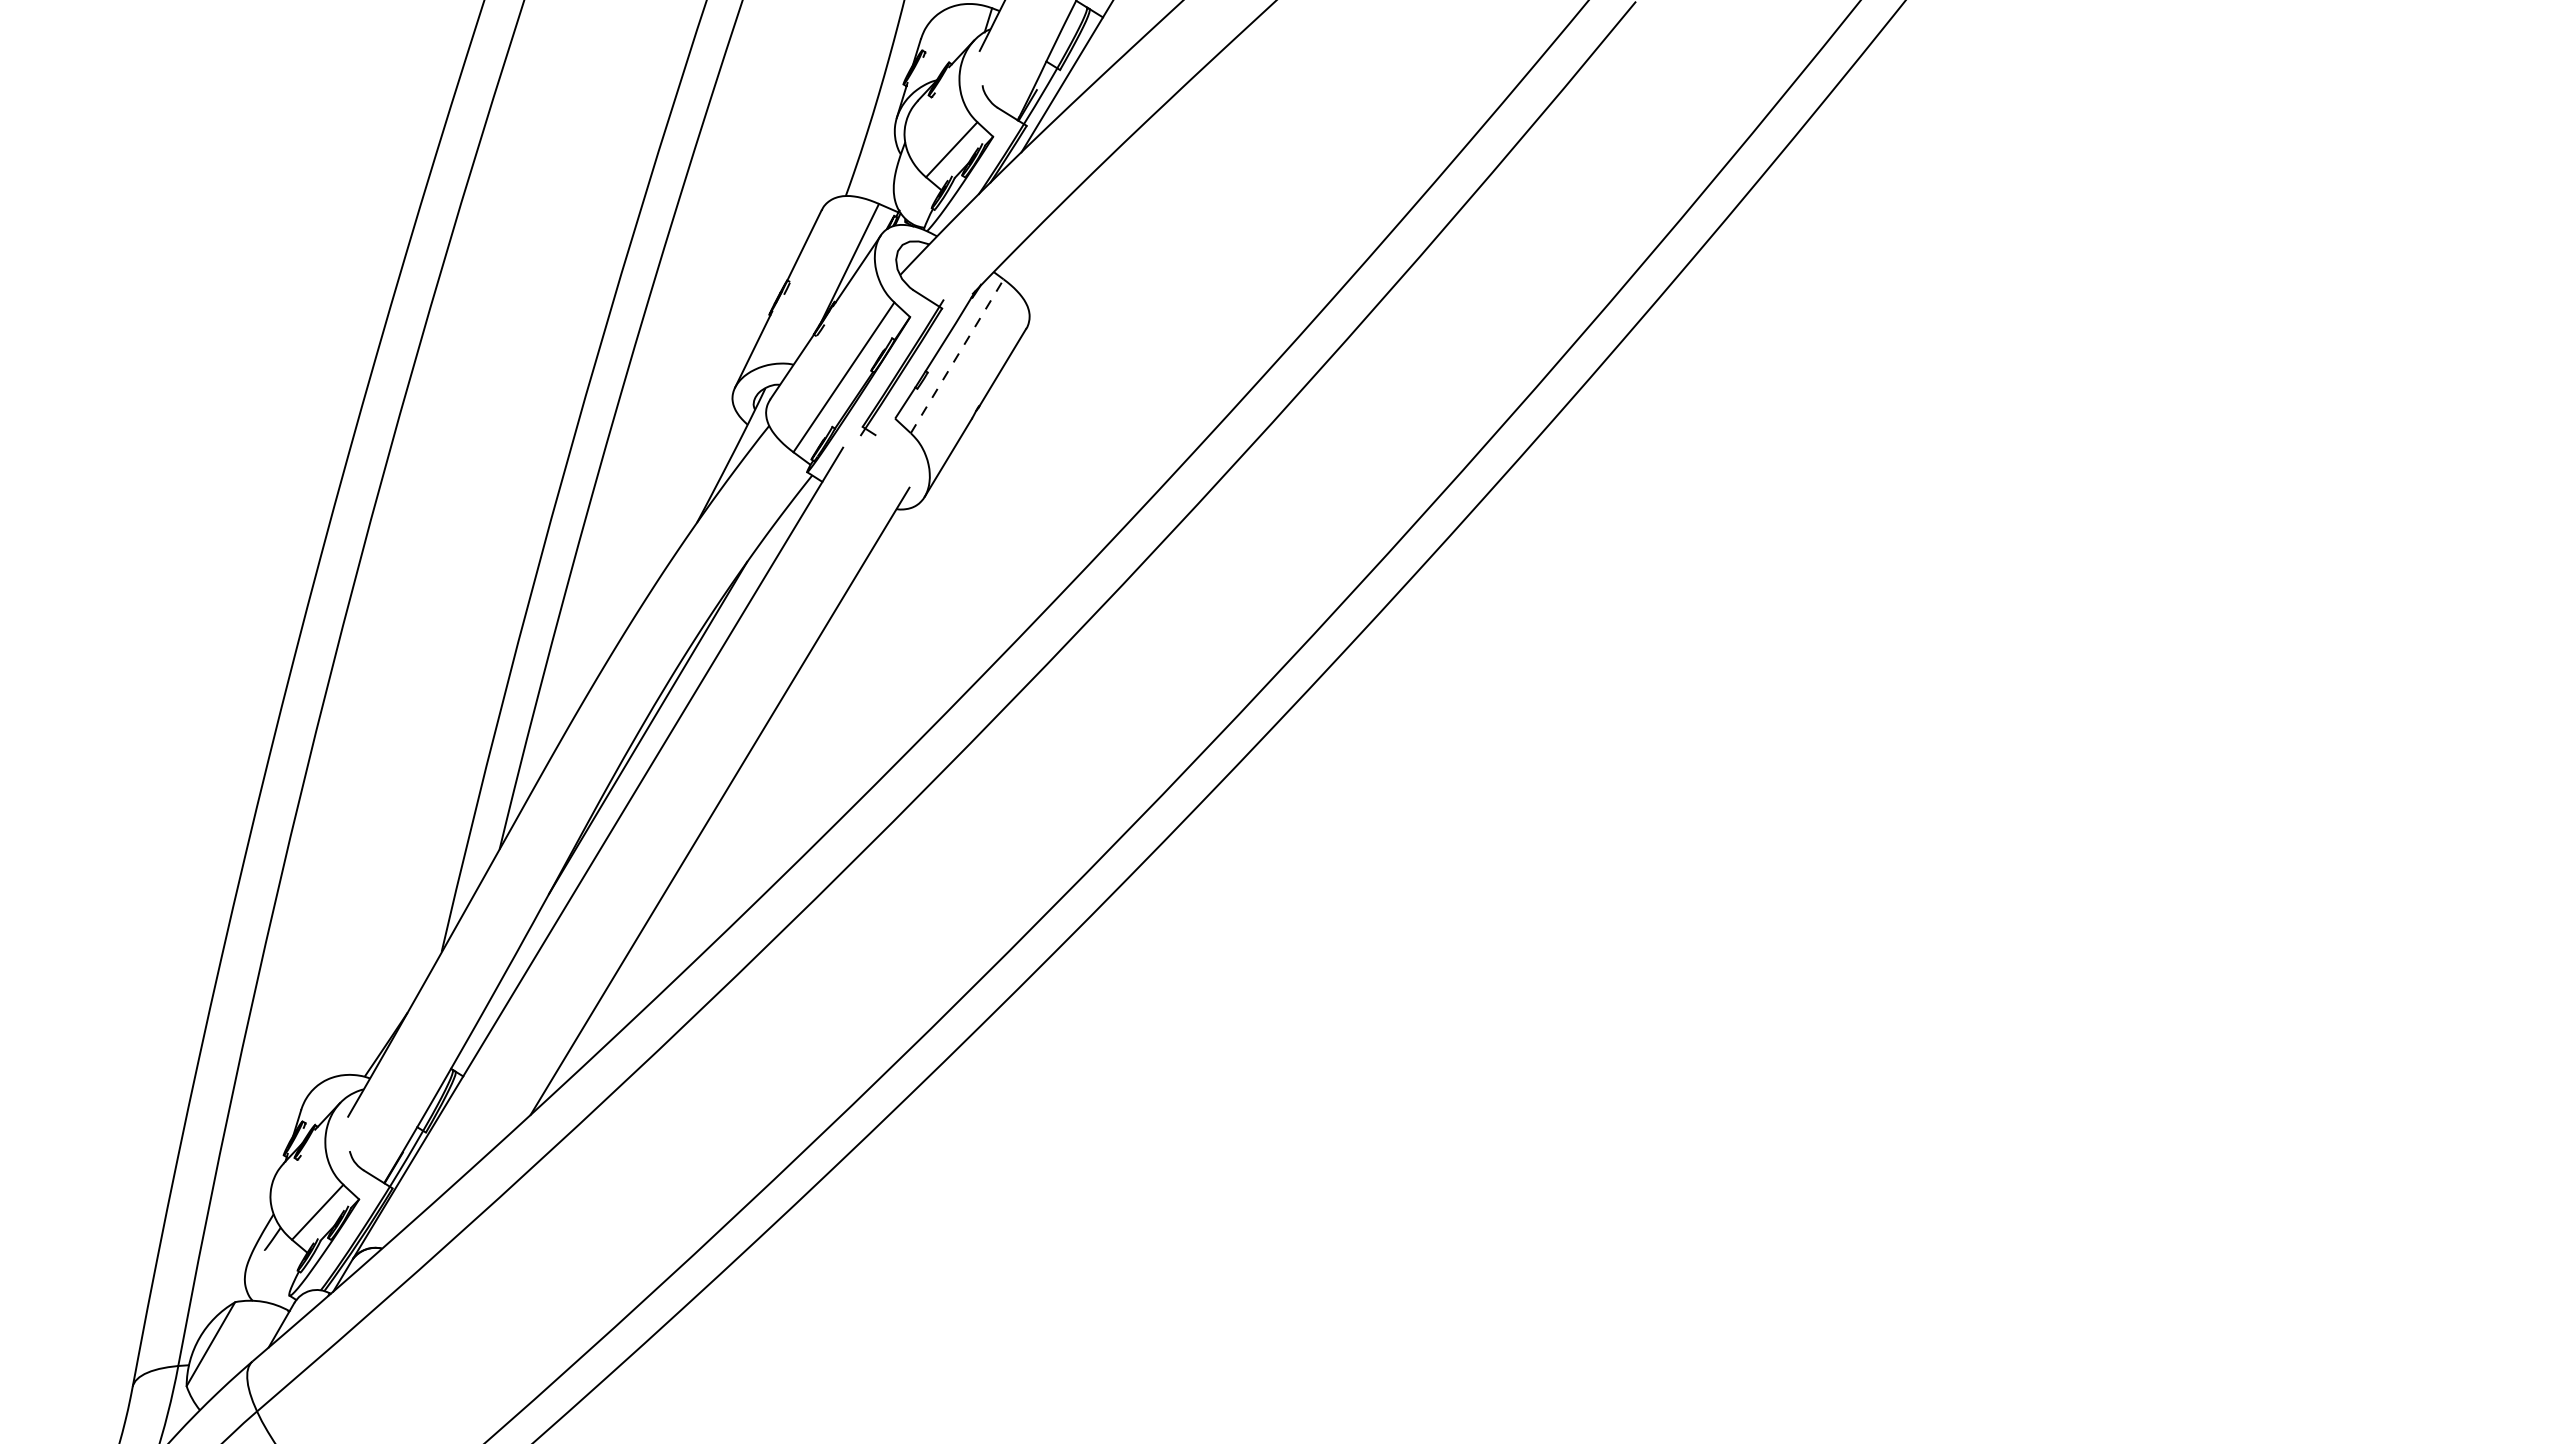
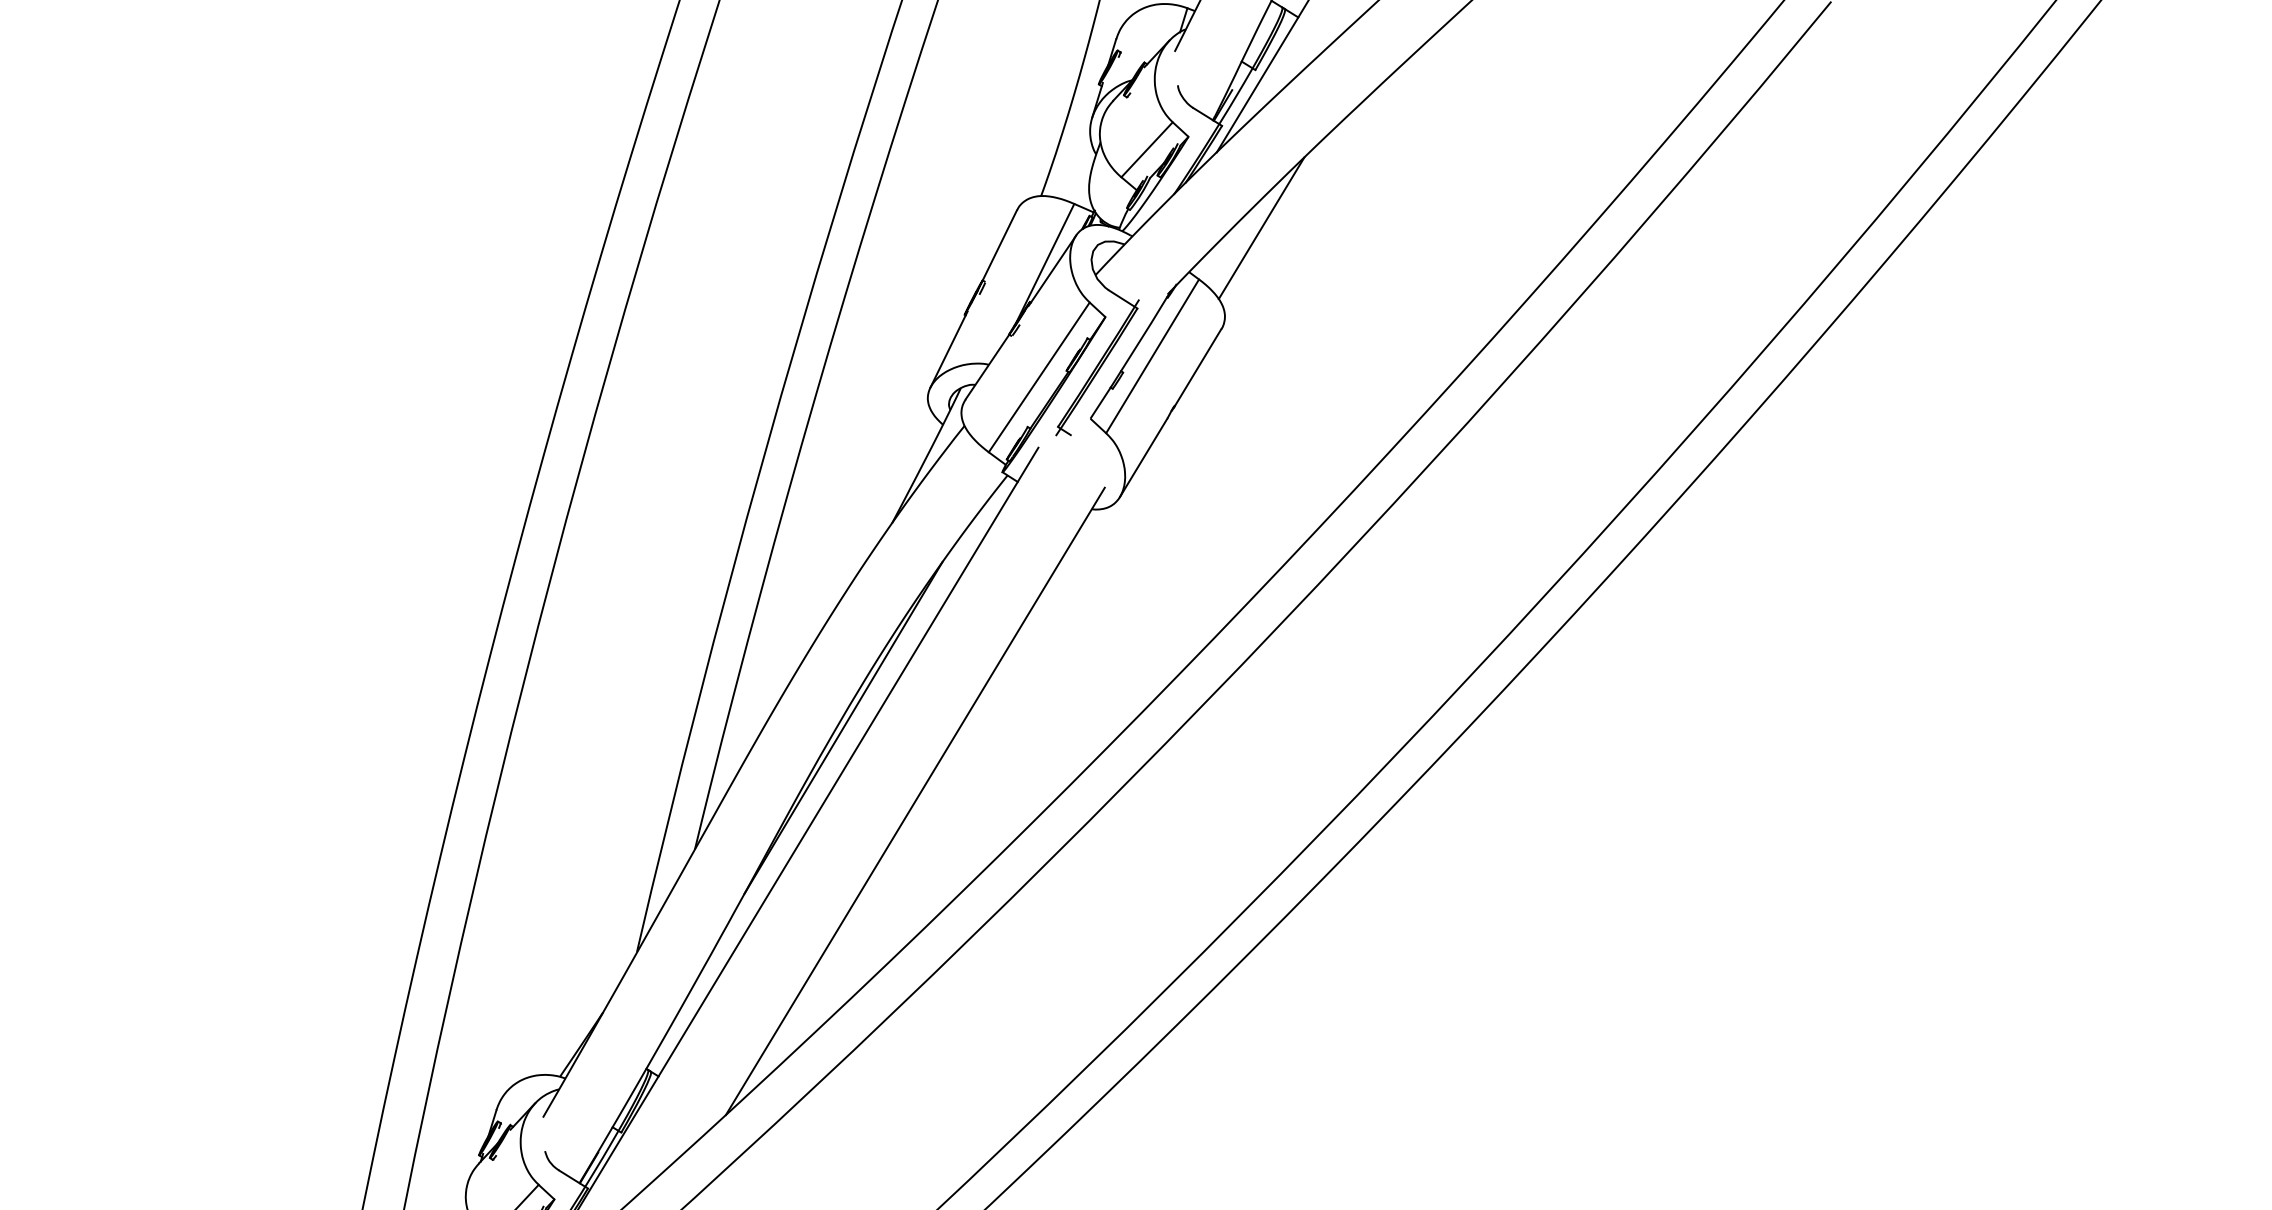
line: (1065, 228) -> (1260, 228), added
line: (957, 356) -> (1152, 356), dashed -> solid

